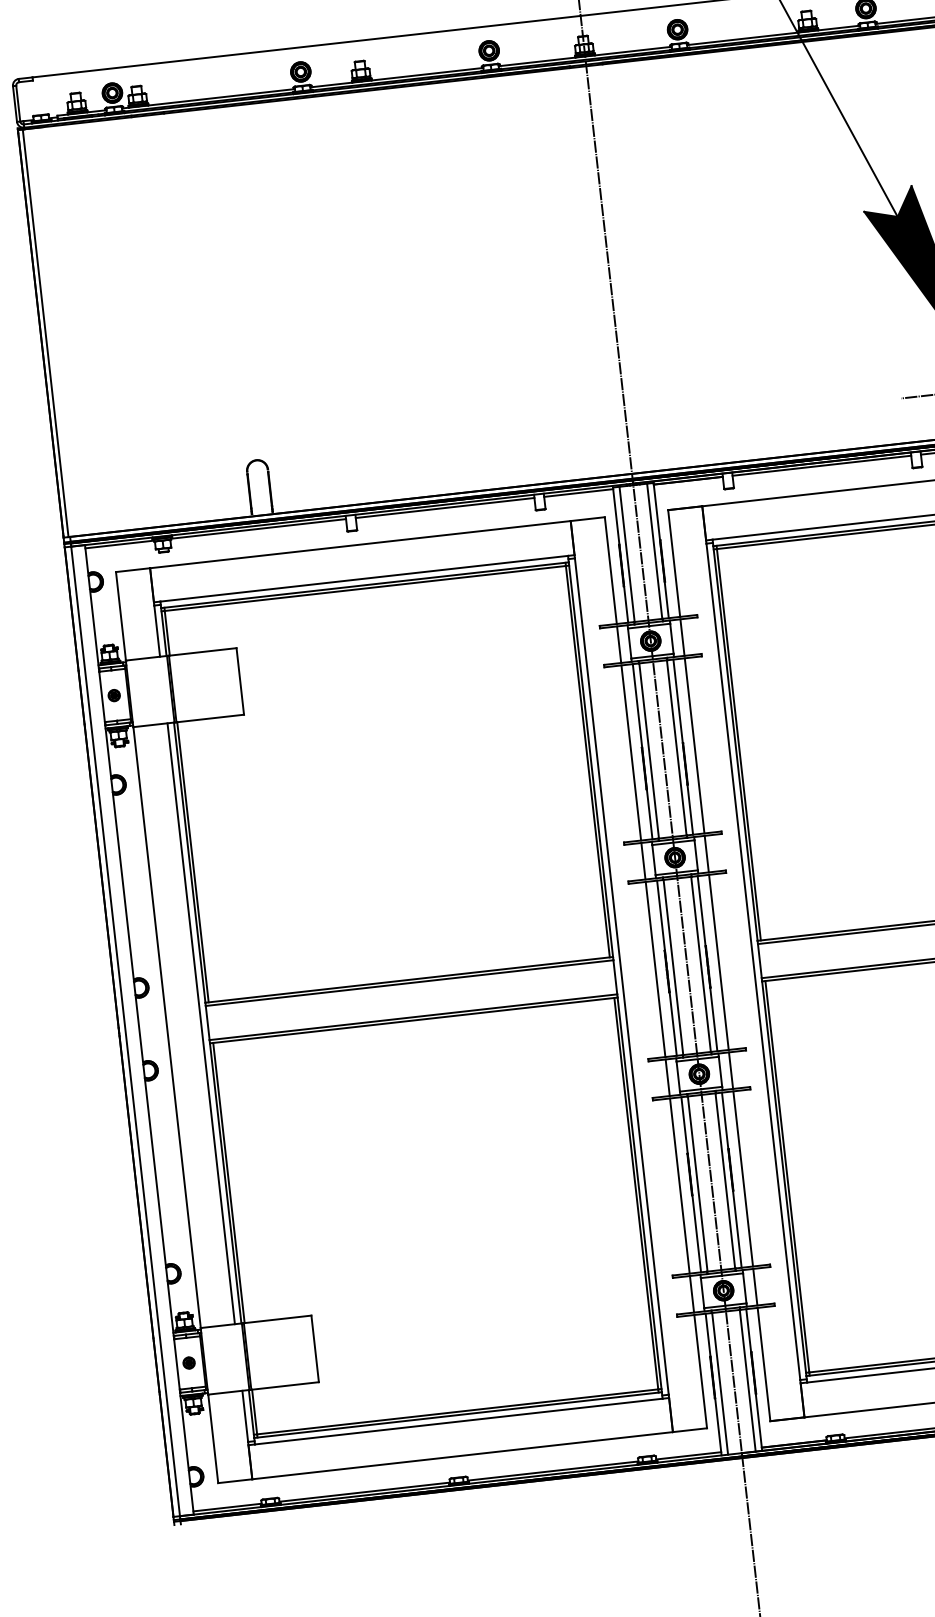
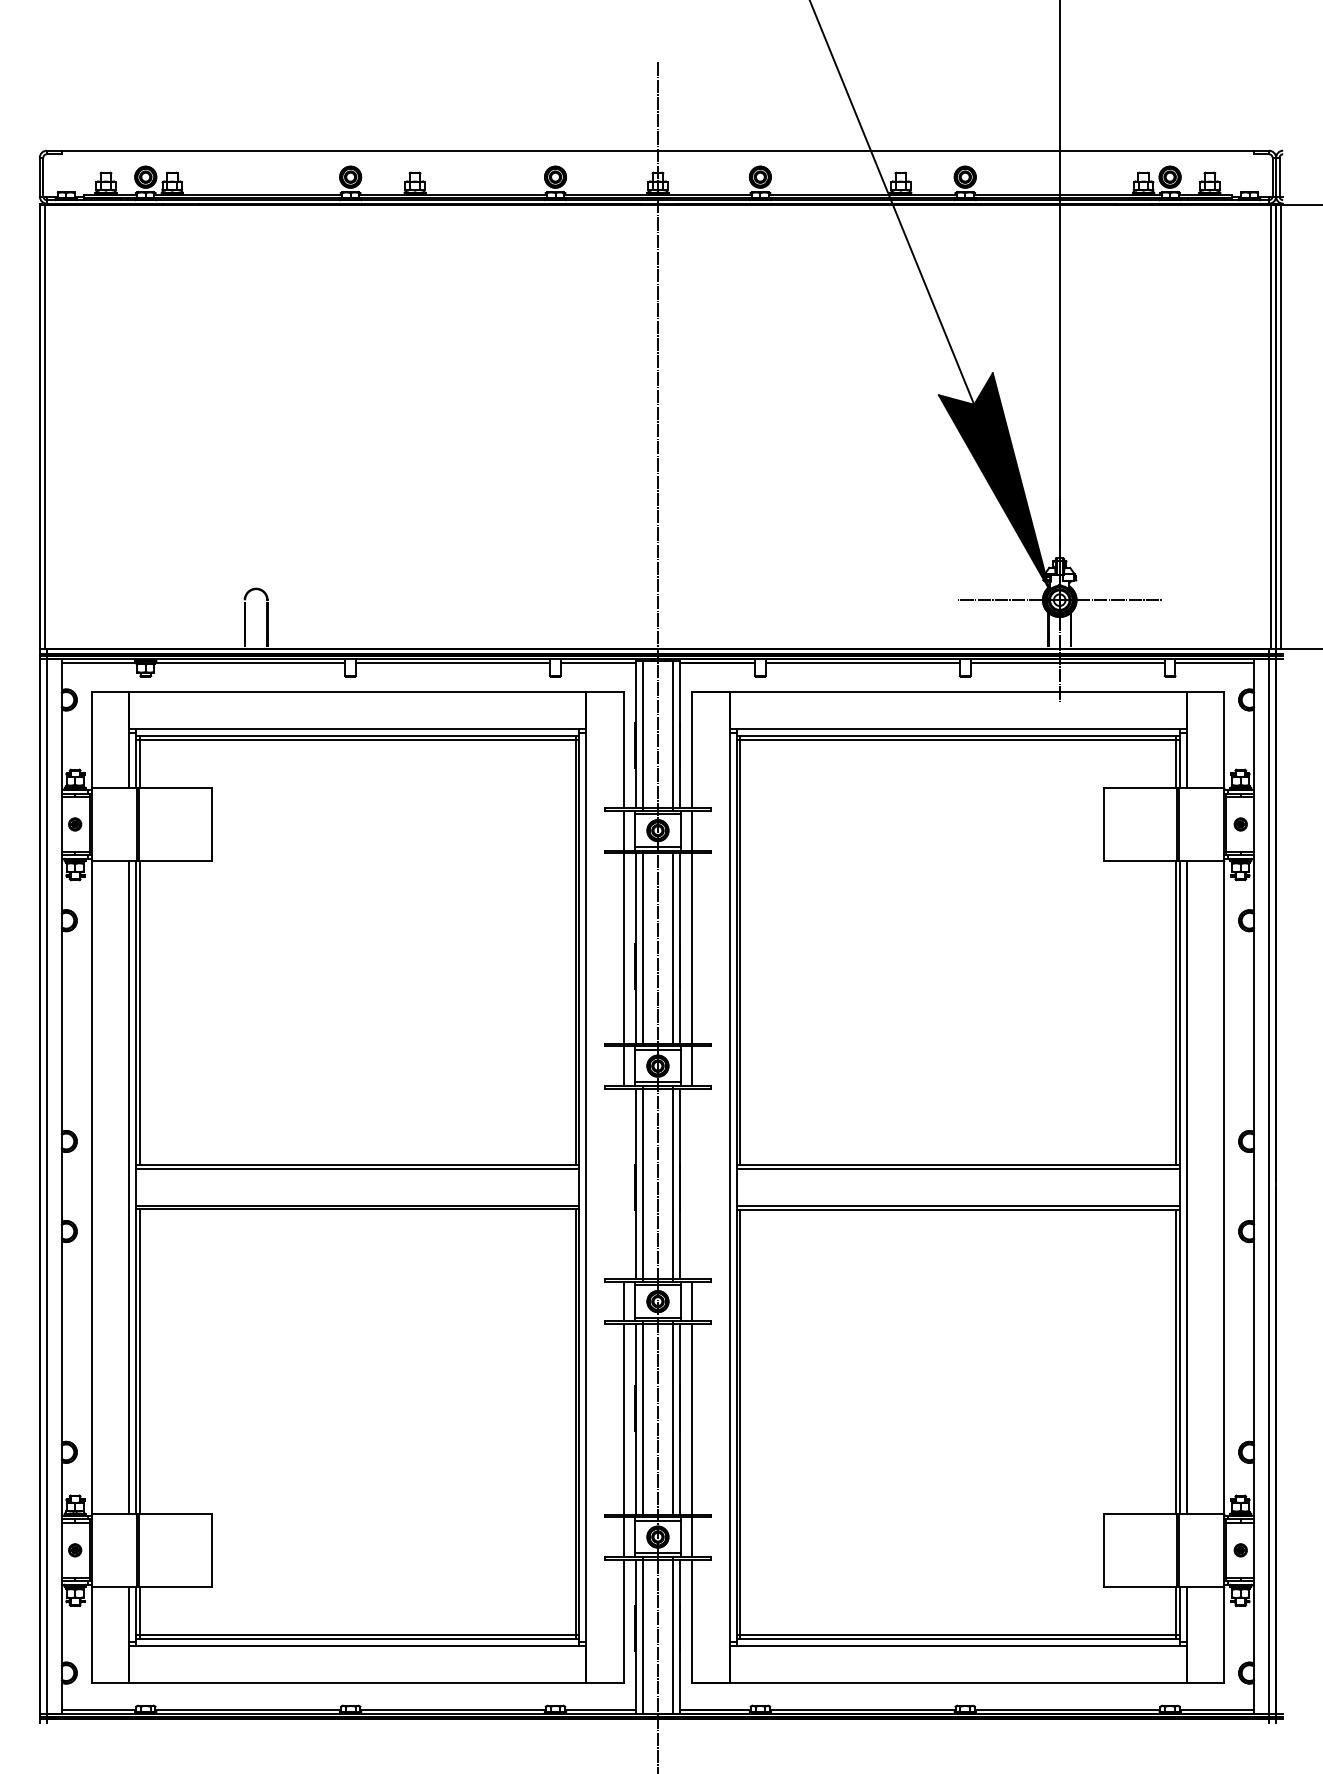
line: (718, 962) -> (692, 1183), removed
line: (655, 969) -> (623, 1183), removed

